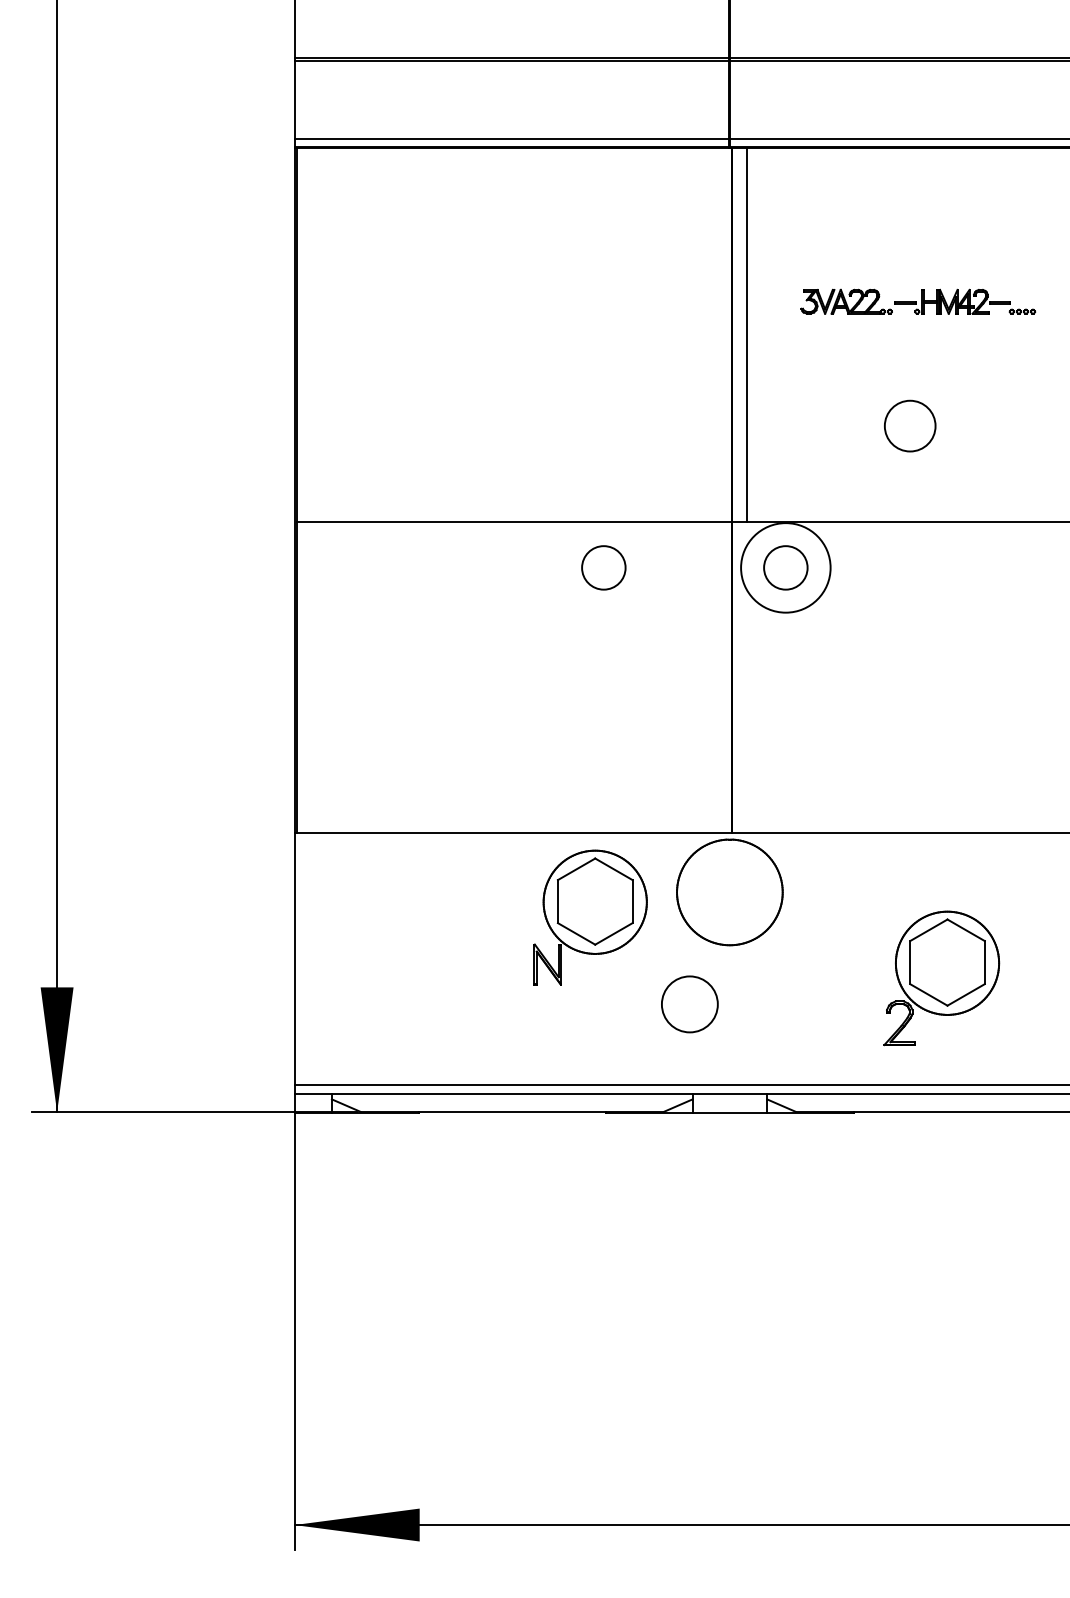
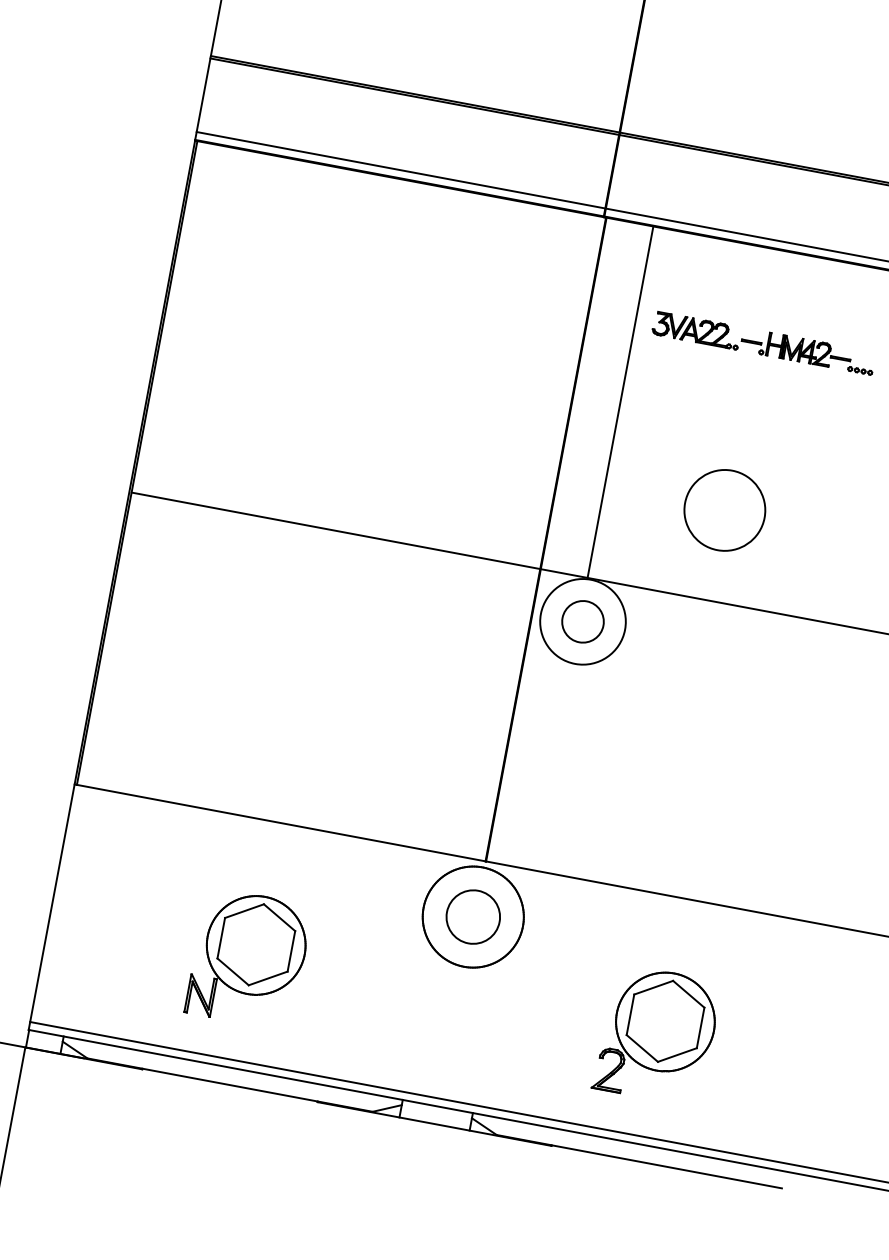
part: (918, 301) -> (764, 343), moved
line: (747, 334) -> (620, 401), moved
circle: (909, 425) -> (724, 509), size x1.67
circle: (603, 567) -> (411, 589), removed
part: (590, 917) -> (249, 958), moved
circle: (689, 1004) -> (472, 917), moved

